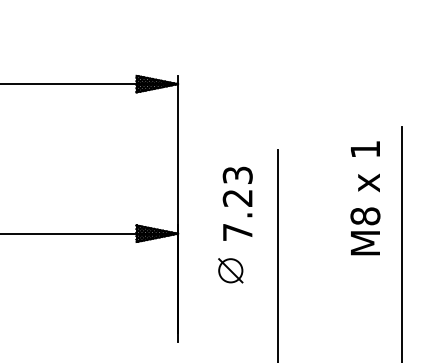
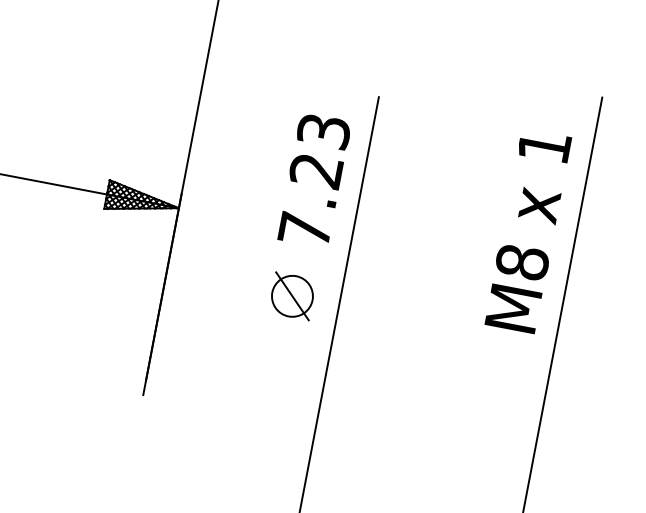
text: (365, 198) -> (528, 231), moved
text: (237, 203) -> (314, 179), moved
part: (230, 270) -> (292, 295), moved

